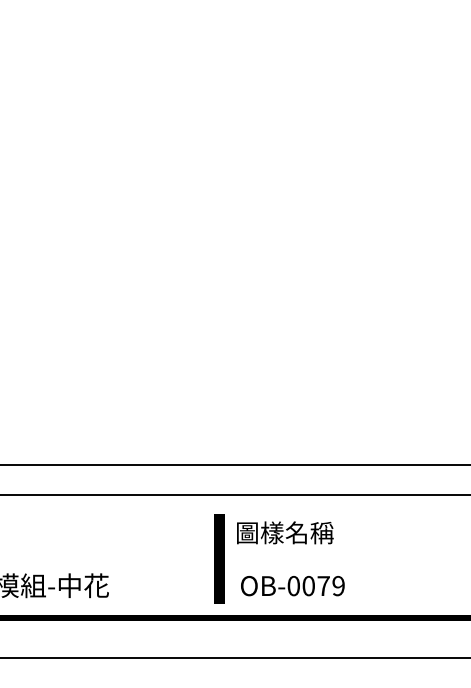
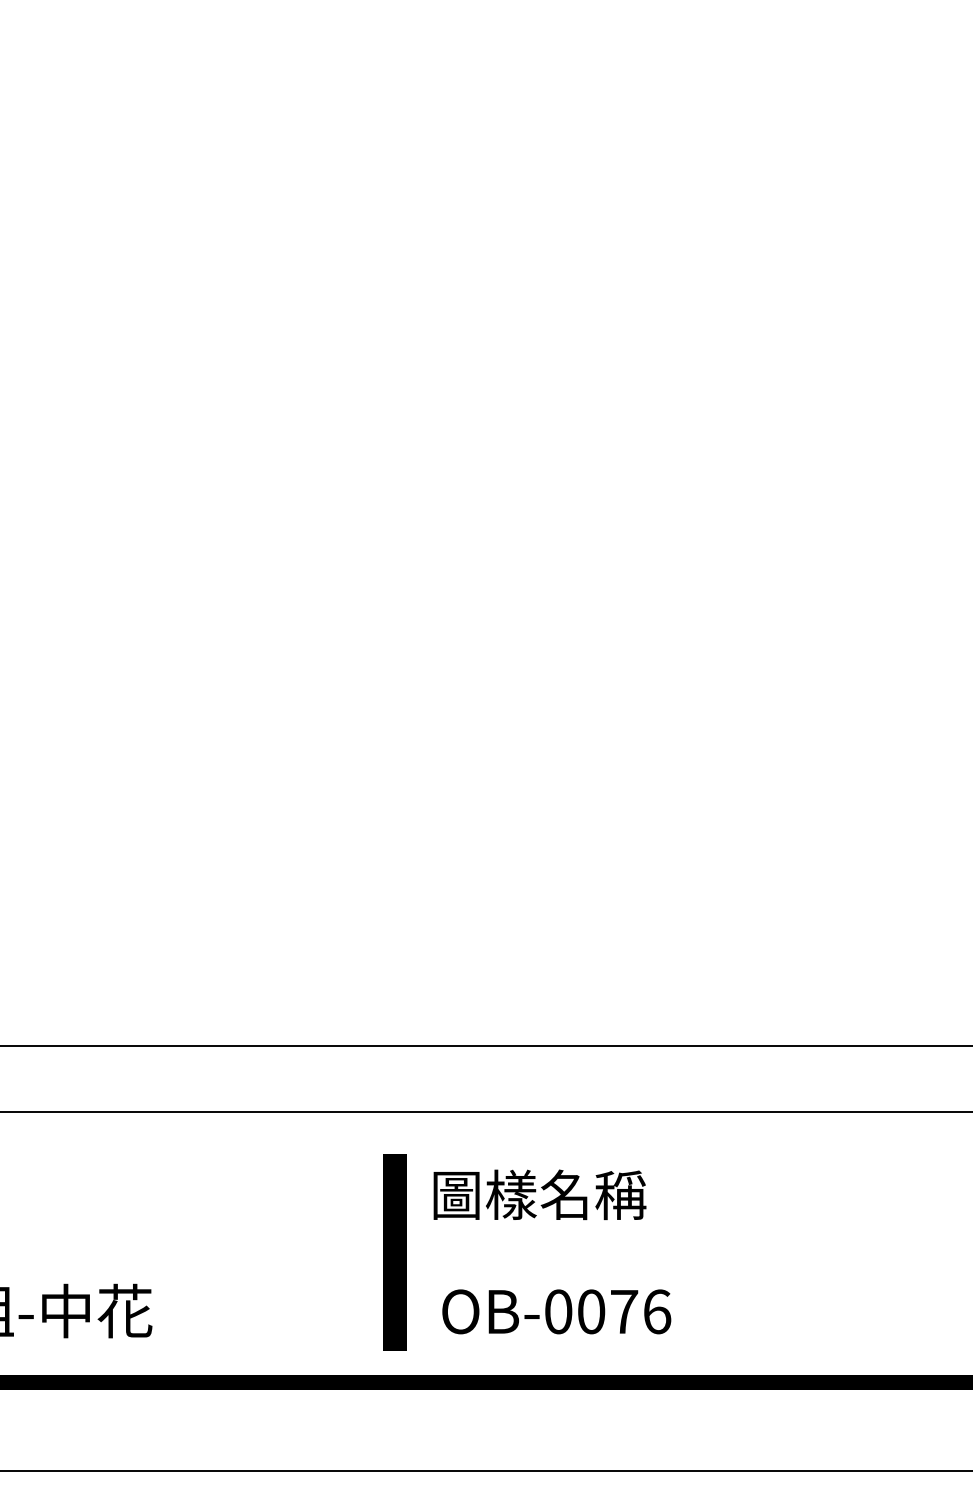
text: (338, 586) -> (656, 1312), OB-0079 -> OB-0076

